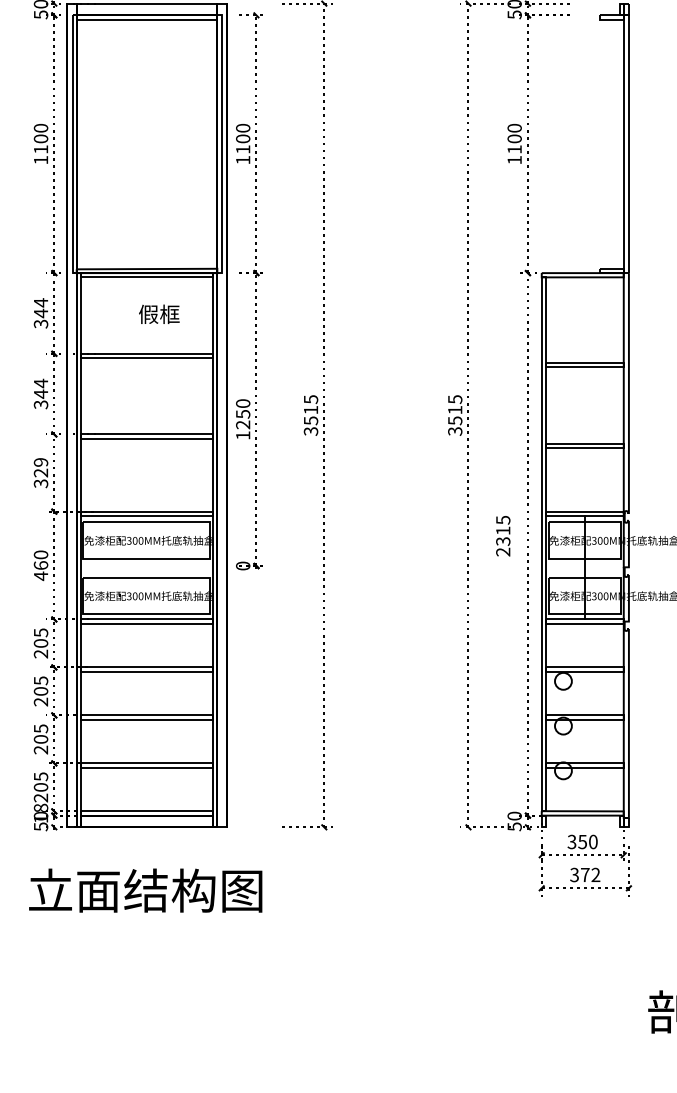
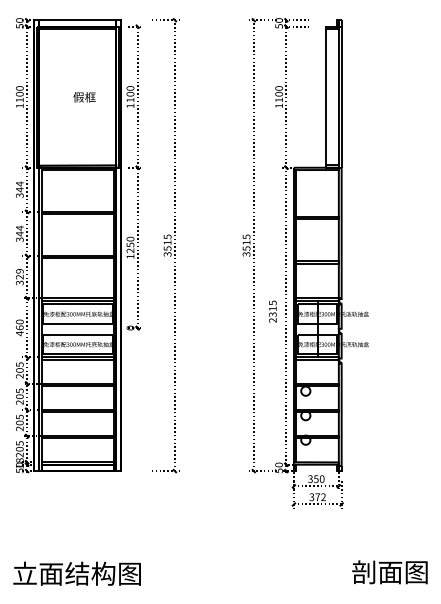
line: (601, 142) -> (326, 96), added
text: (159, 314) -> (84, 97), moved
text: (144, 890) -> (76, 573), moved

